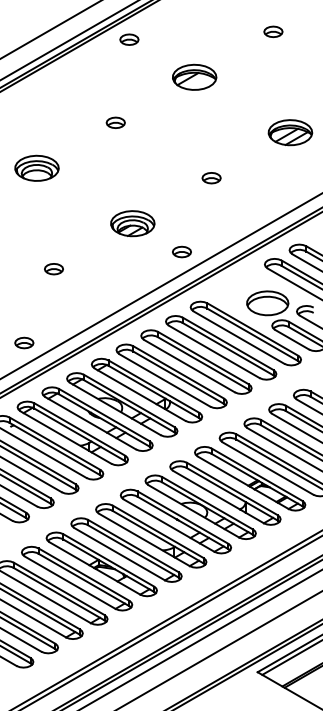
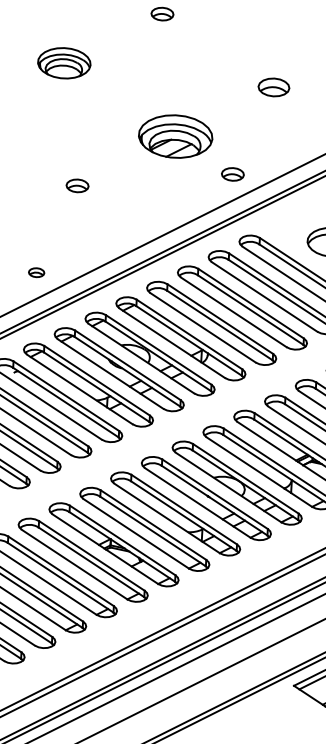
part: (211, 178) -> (273, 87), size x1.4
part: (132, 223) -> (175, 136), size x1.4
part: (24, 342) -> (36, 272), size x0.7

